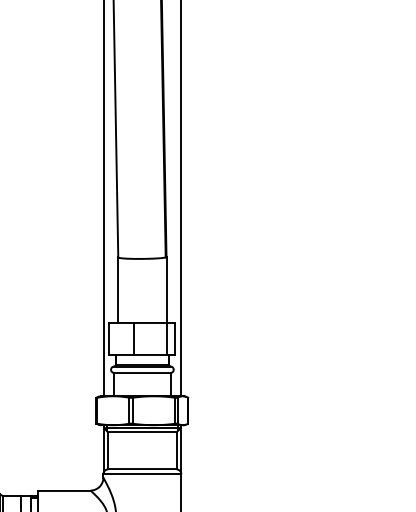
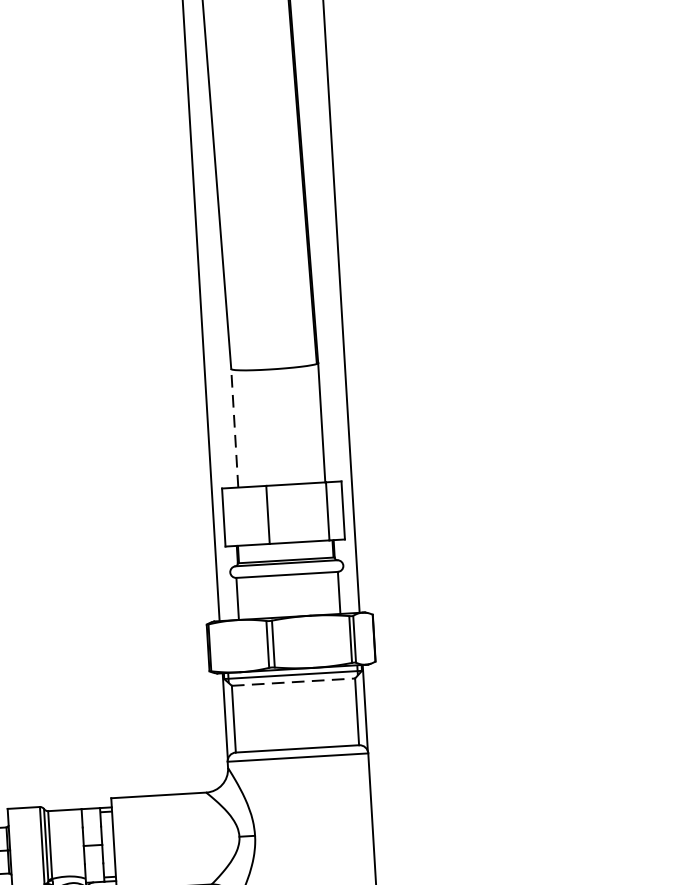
line: (118, 290) -> (235, 428), solid -> dashed
line: (142, 432) -> (293, 682), solid -> dashed

